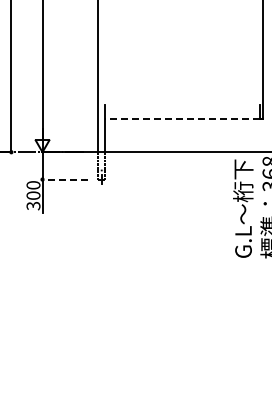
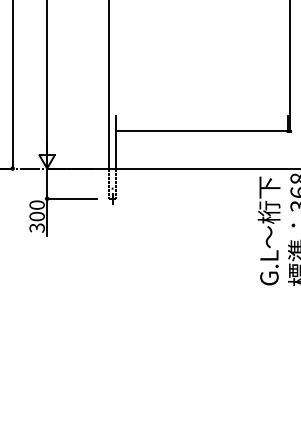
line: (182, 118) -> (201, 131), dashed -> solid
line: (65, 179) -> (72, 198), dashed -> solid

